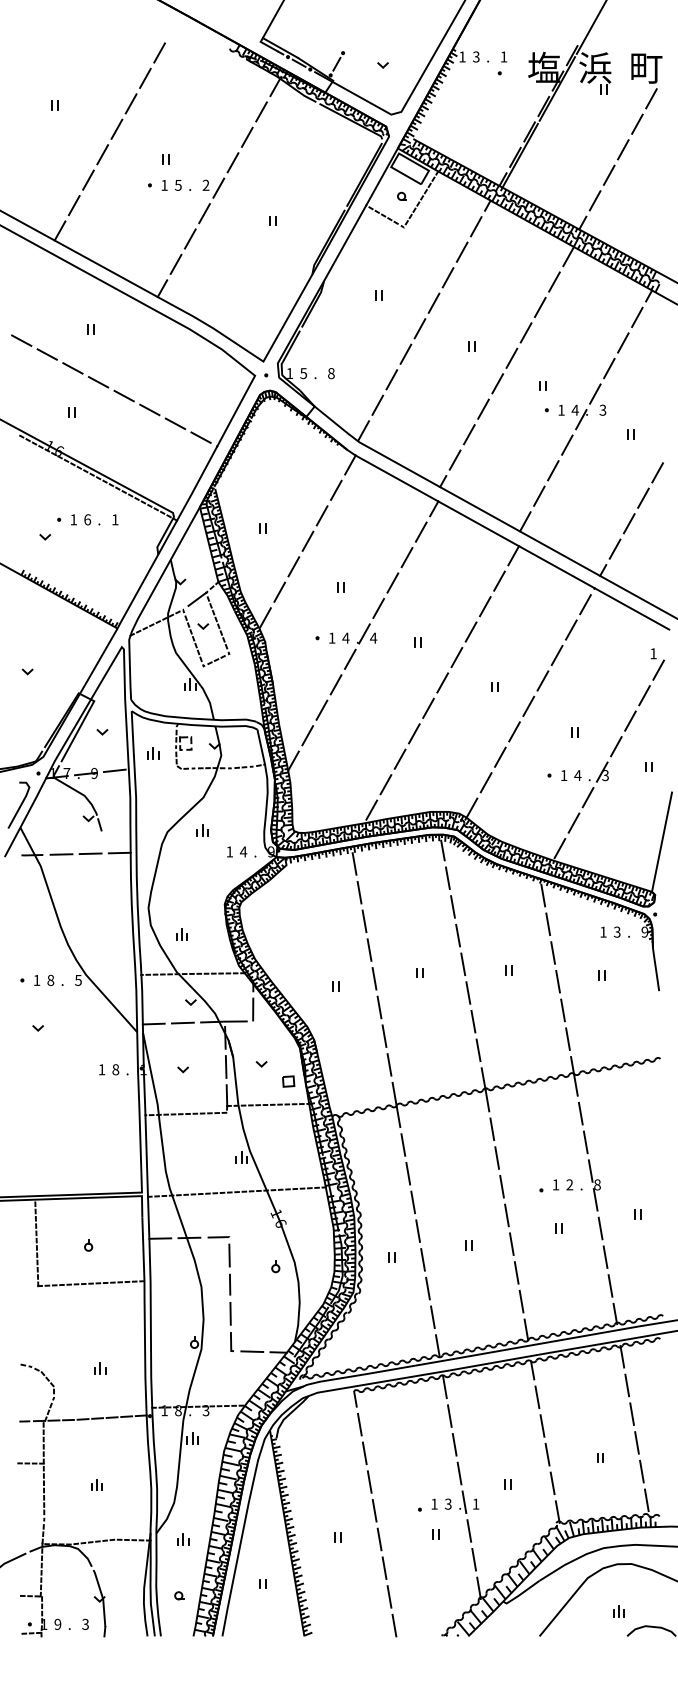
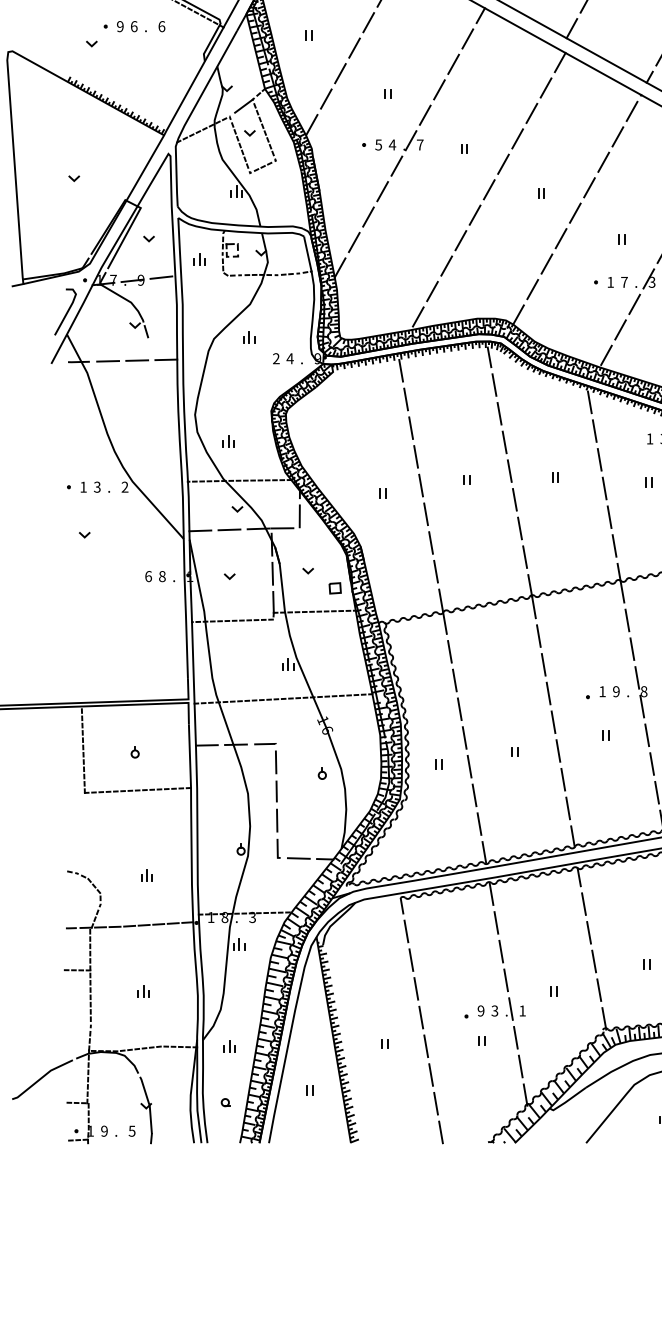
text: (73, 519) -> (120, 26), 1 -> 9
text: (115, 519) -> (162, 26), 1 -> 6
text: (331, 637) -> (378, 144), 1 -> 5
text: (373, 637) -> (420, 144), 4 -> 7
text: (577, 775) -> (624, 282), 4 -> 7
text: (229, 851) -> (276, 358), 1 -> 2
text: (78, 979) -> (125, 486), 5 -> 2
text: (50, 980) -> (97, 487), 8 -> 3
text: (101, 1069) -> (148, 576), 1 -> 6
text: (569, 1185) -> (616, 692), 2 -> 9
text: (434, 1503) -> (481, 1010), 1 -> 9
text: (85, 1623) -> (132, 1130), 3 -> 5

